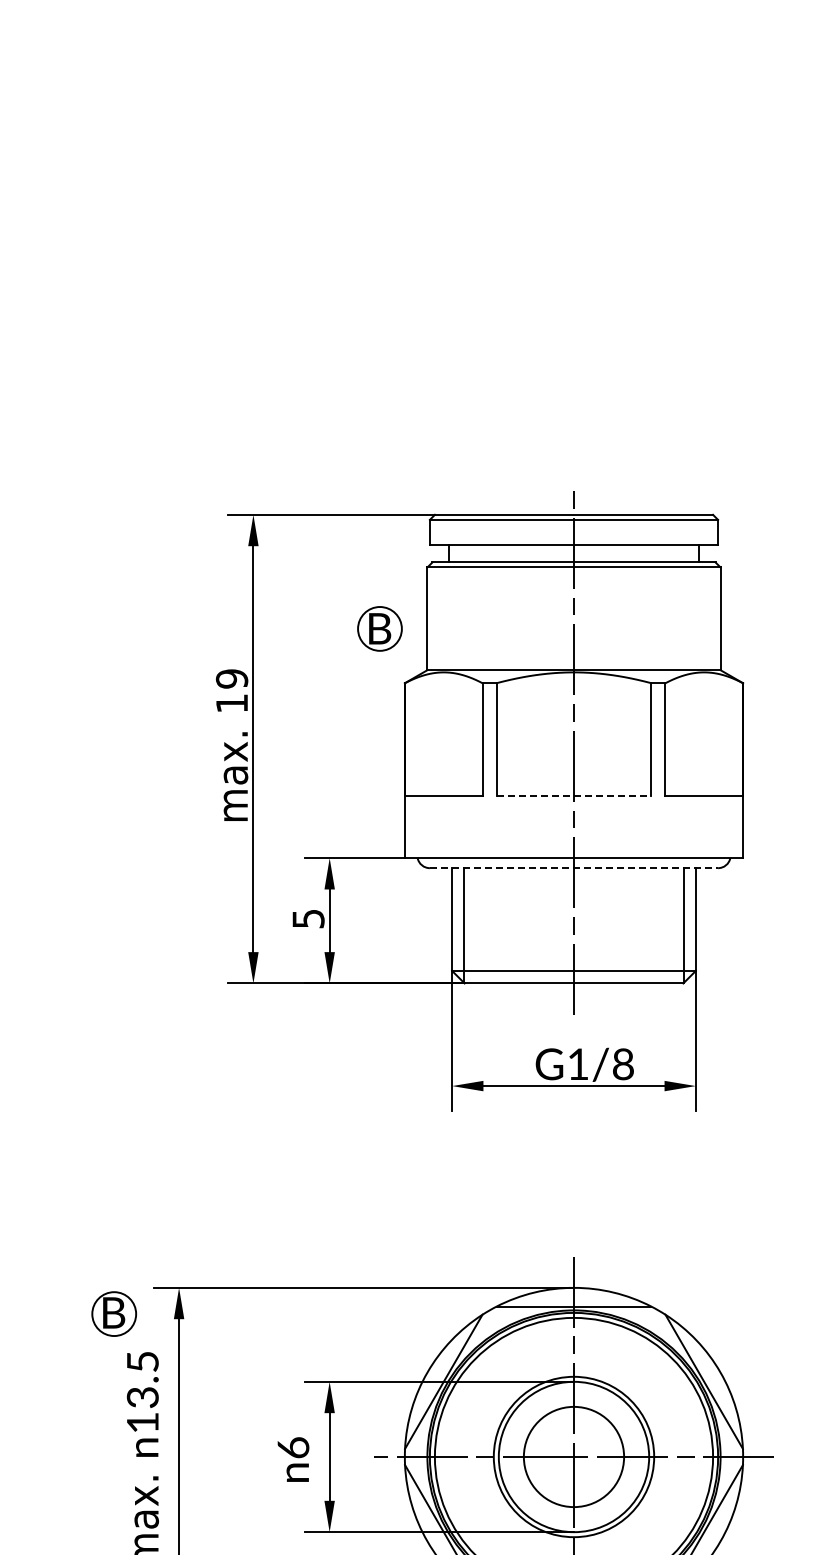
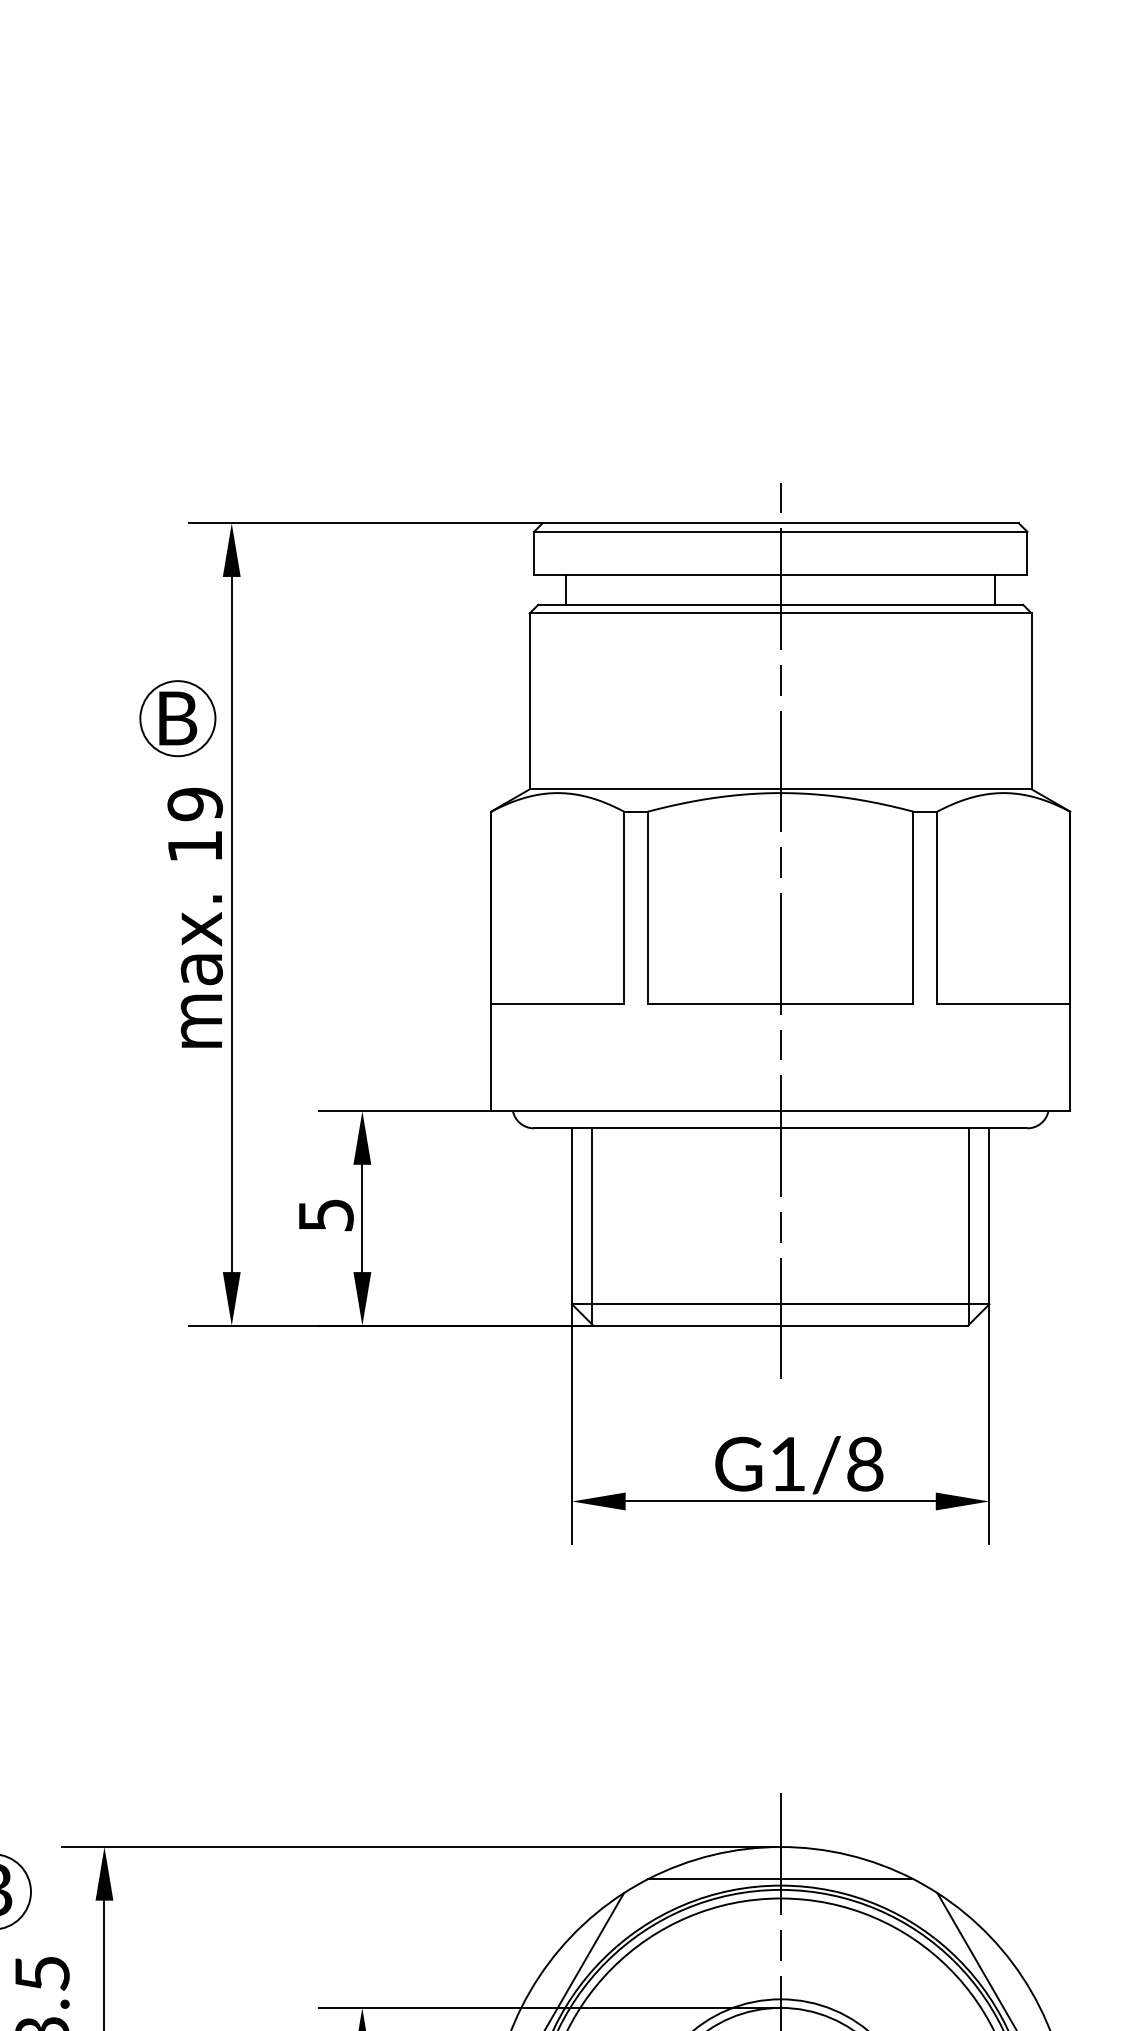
part: (379, 628) -> (177, 717), moved
line: (574, 795) -> (781, 1003), dashed -> solid
line: (574, 868) -> (781, 1128), dashed -> solid

